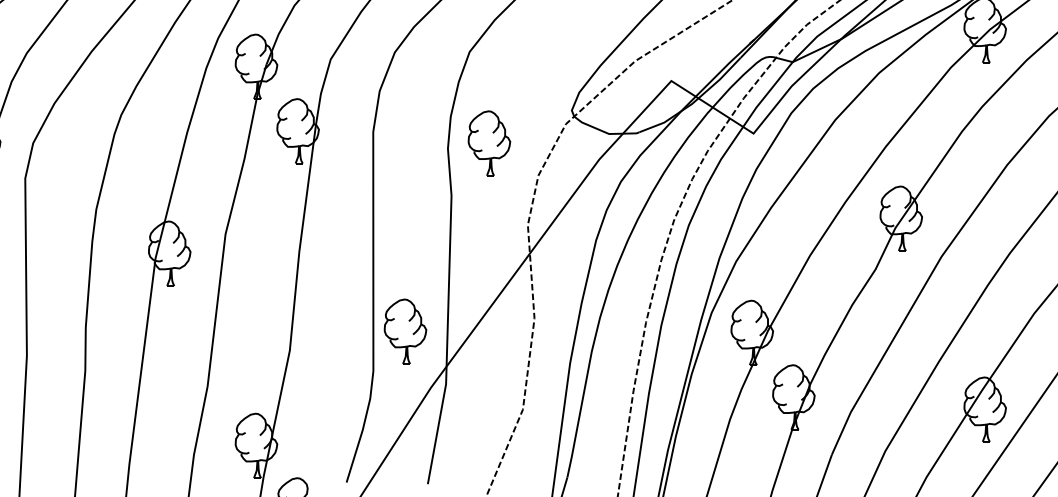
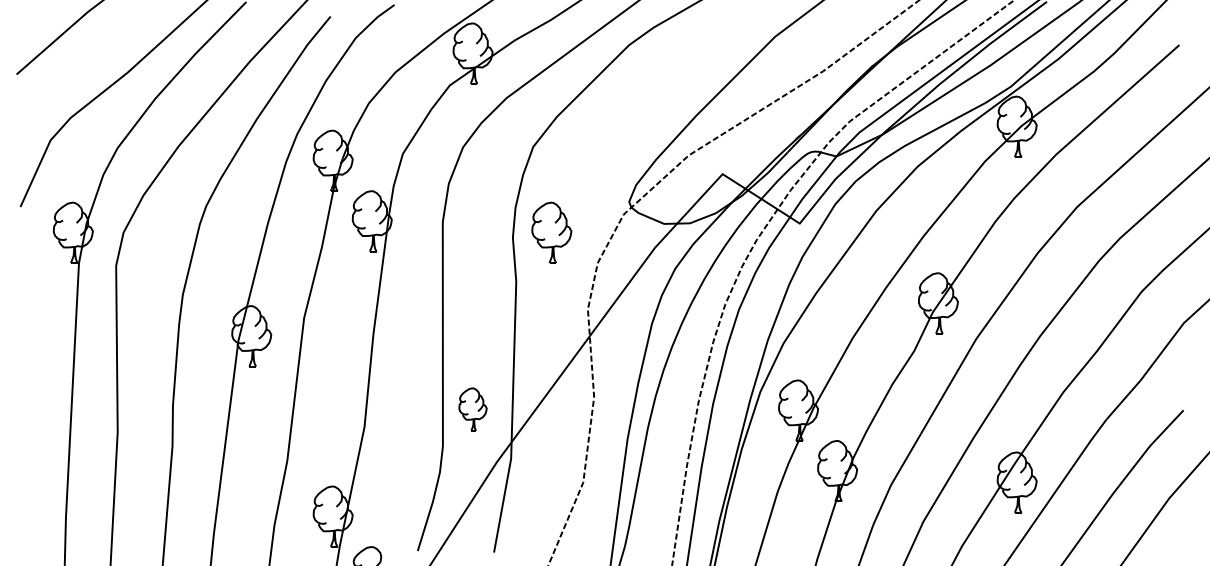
part: (404, 331) -> (472, 409), size x0.7

